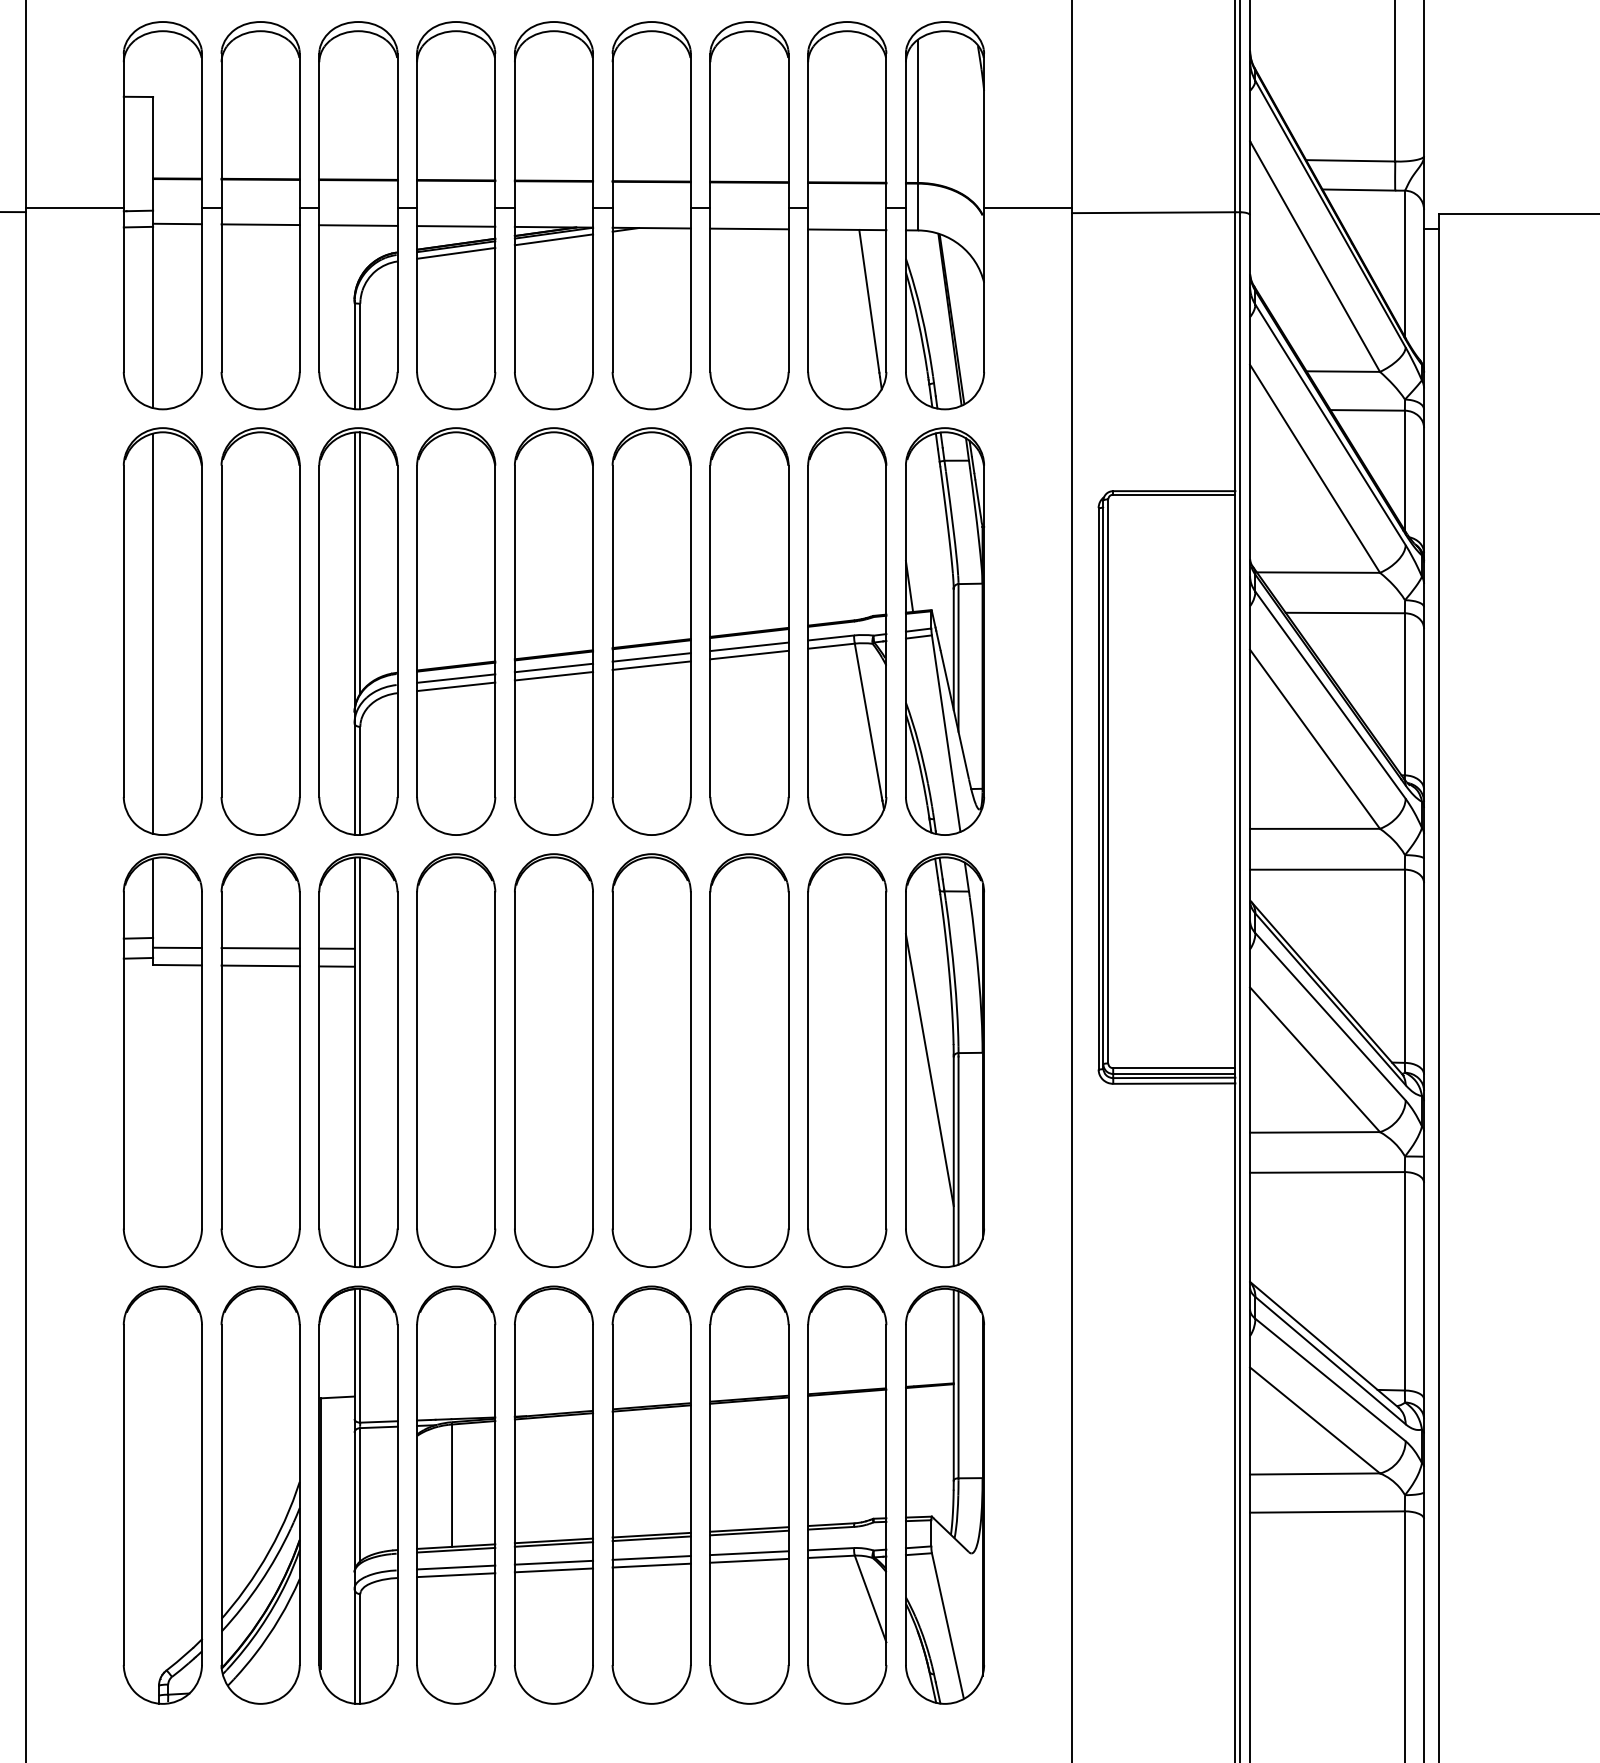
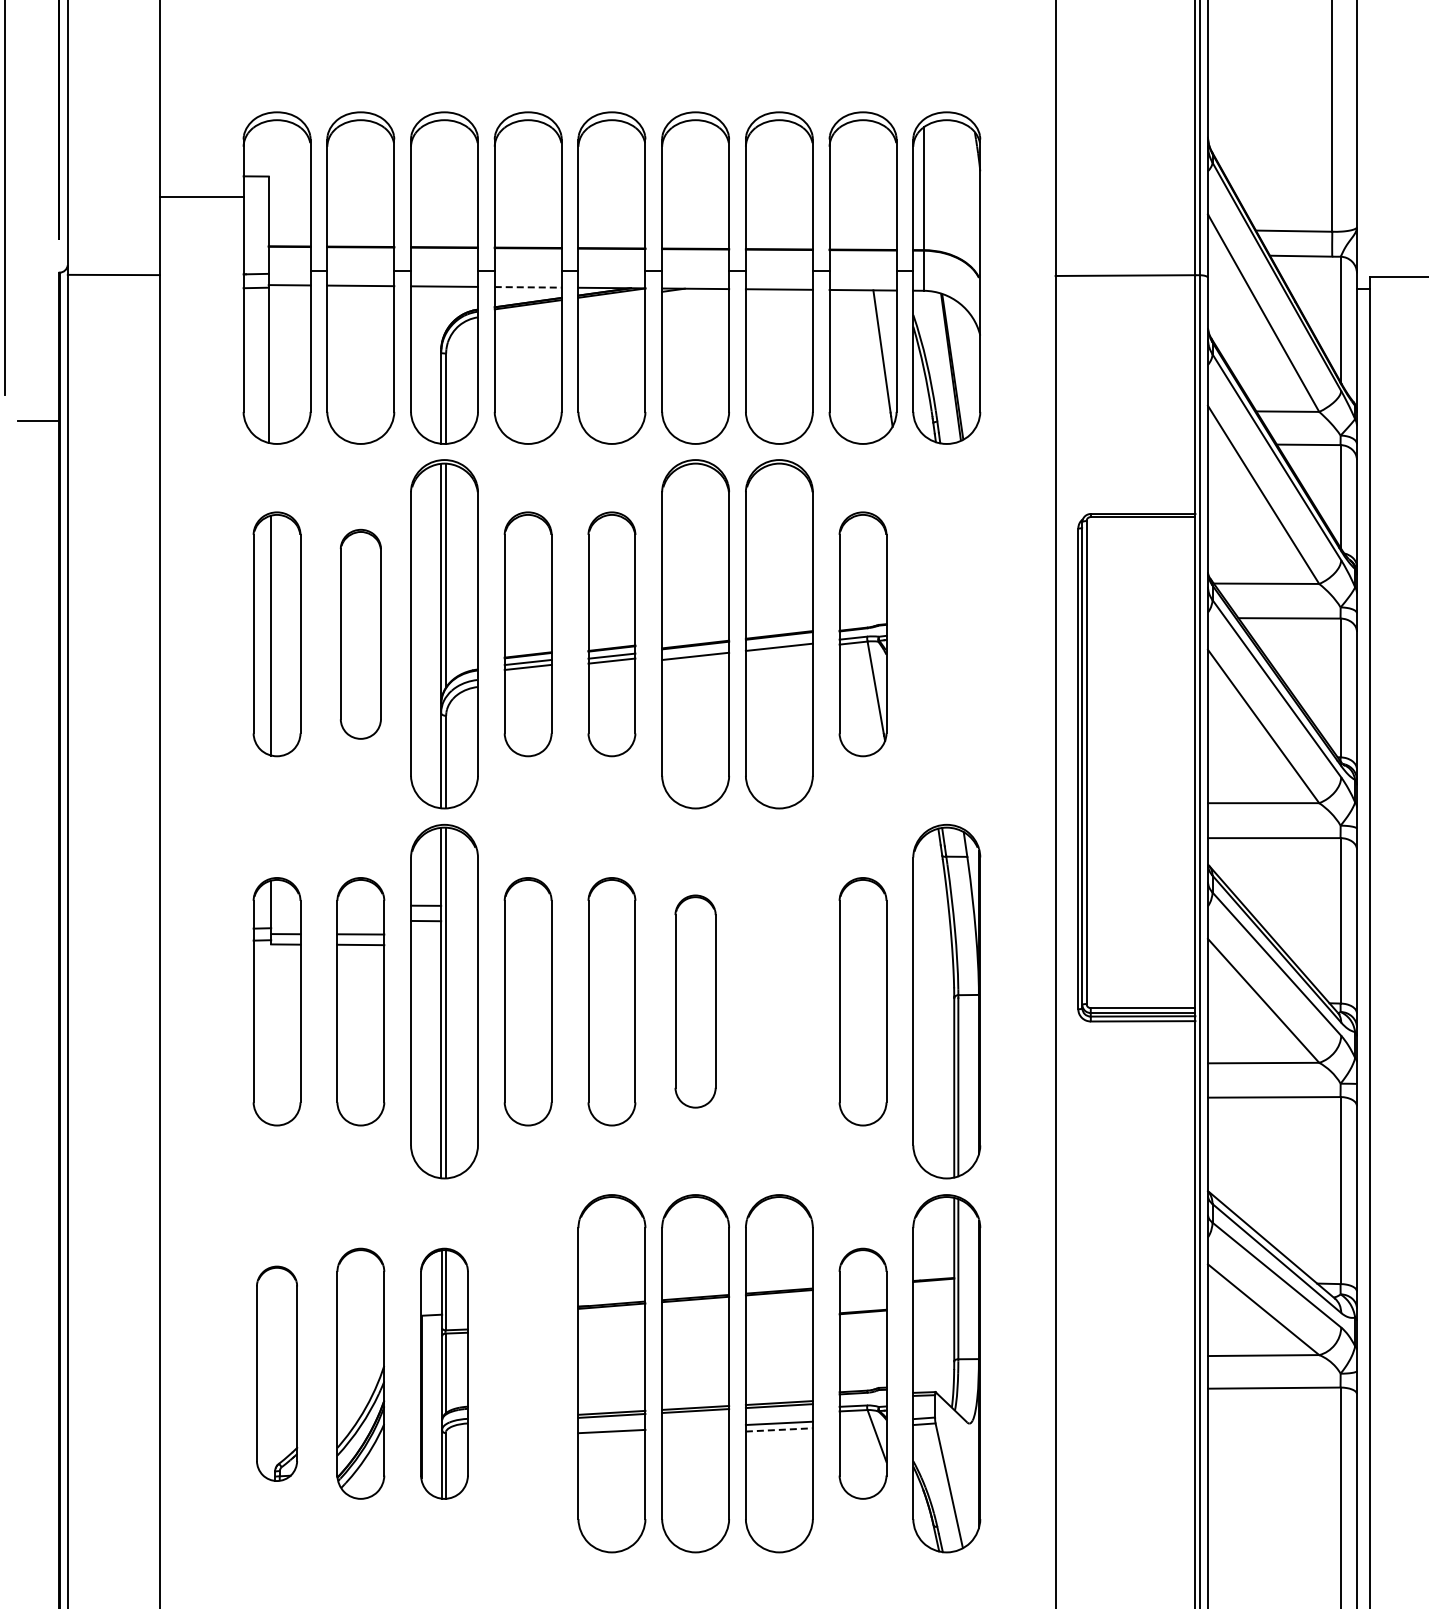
line: (74, 207) -> (201, 197), moved
line: (1027, 207) -> (1017, 271), removed
line: (456, 226) -> (528, 287), solid -> dashed
line: (553, 239) -> (611, 298), removed
line: (455, 253) -> (527, 310), removed
part: (162, 631) -> (276, 634), size x0.7
part: (260, 631) -> (360, 634), size x0.6
part: (455, 631) -> (527, 634), size x0.7
part: (553, 631) -> (611, 634), size x0.7
part: (846, 631) -> (862, 634), size x0.7
part: (944, 631) -> (946, 634), removed
line: (748, 655) -> (778, 654), removed
line: (651, 665) -> (695, 663), removed
part: (162, 1060) -> (276, 1001), size x0.7
part: (260, 1060) -> (360, 1001), size x0.7
part: (455, 1060) -> (527, 1001), size x0.7
part: (553, 1060) -> (611, 1001), size x0.7
part: (651, 1060) -> (695, 1001), size x0.6
part: (749, 1060) -> (779, 1001), removed
part: (846, 1060) -> (862, 1001), size x0.7
line: (929, 1069) -> (933, 1009), removed
part: (162, 1494) -> (276, 1373), size x0.6
part: (260, 1494) -> (360, 1373), size x0.7
part: (358, 1494) -> (444, 1373), size x0.7
part: (455, 1494) -> (527, 1373), removed
part: (846, 1494) -> (862, 1373), size x0.7
line: (651, 1558) -> (695, 1427), removed
line: (749, 1560) -> (779, 1429), solid -> dashed
line: (651, 1565) -> (695, 1433), removed
line: (553, 1569) -> (611, 1437), removed

